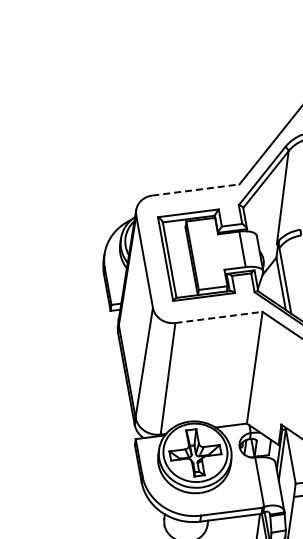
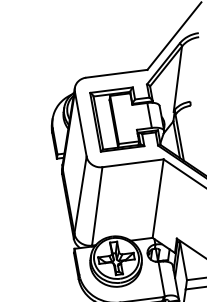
line: (195, 190) -> (116, 74), dashed -> solid
line: (218, 317) -> (132, 163), dashed -> solid

